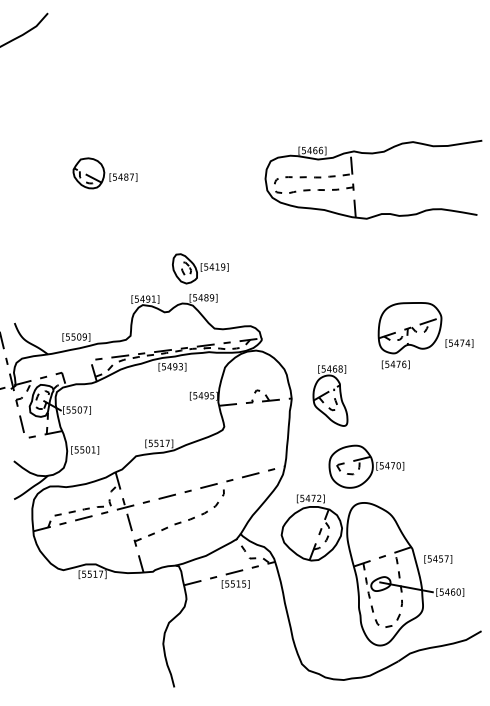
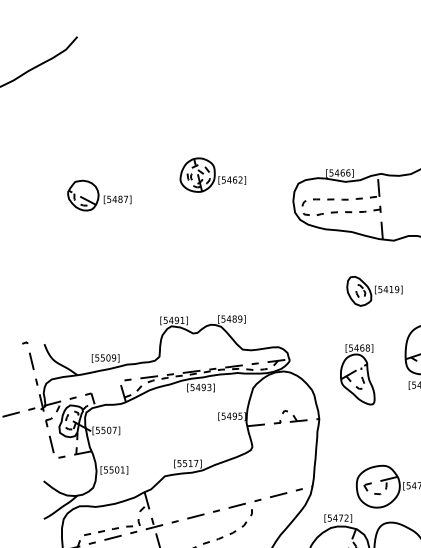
part: (184, 152) -> (212, 174), added
part: (104, 173) -> (98, 195), moved
part: (200, 268) -> (374, 291), moved
part: (330, 395) -> (357, 374), moved

